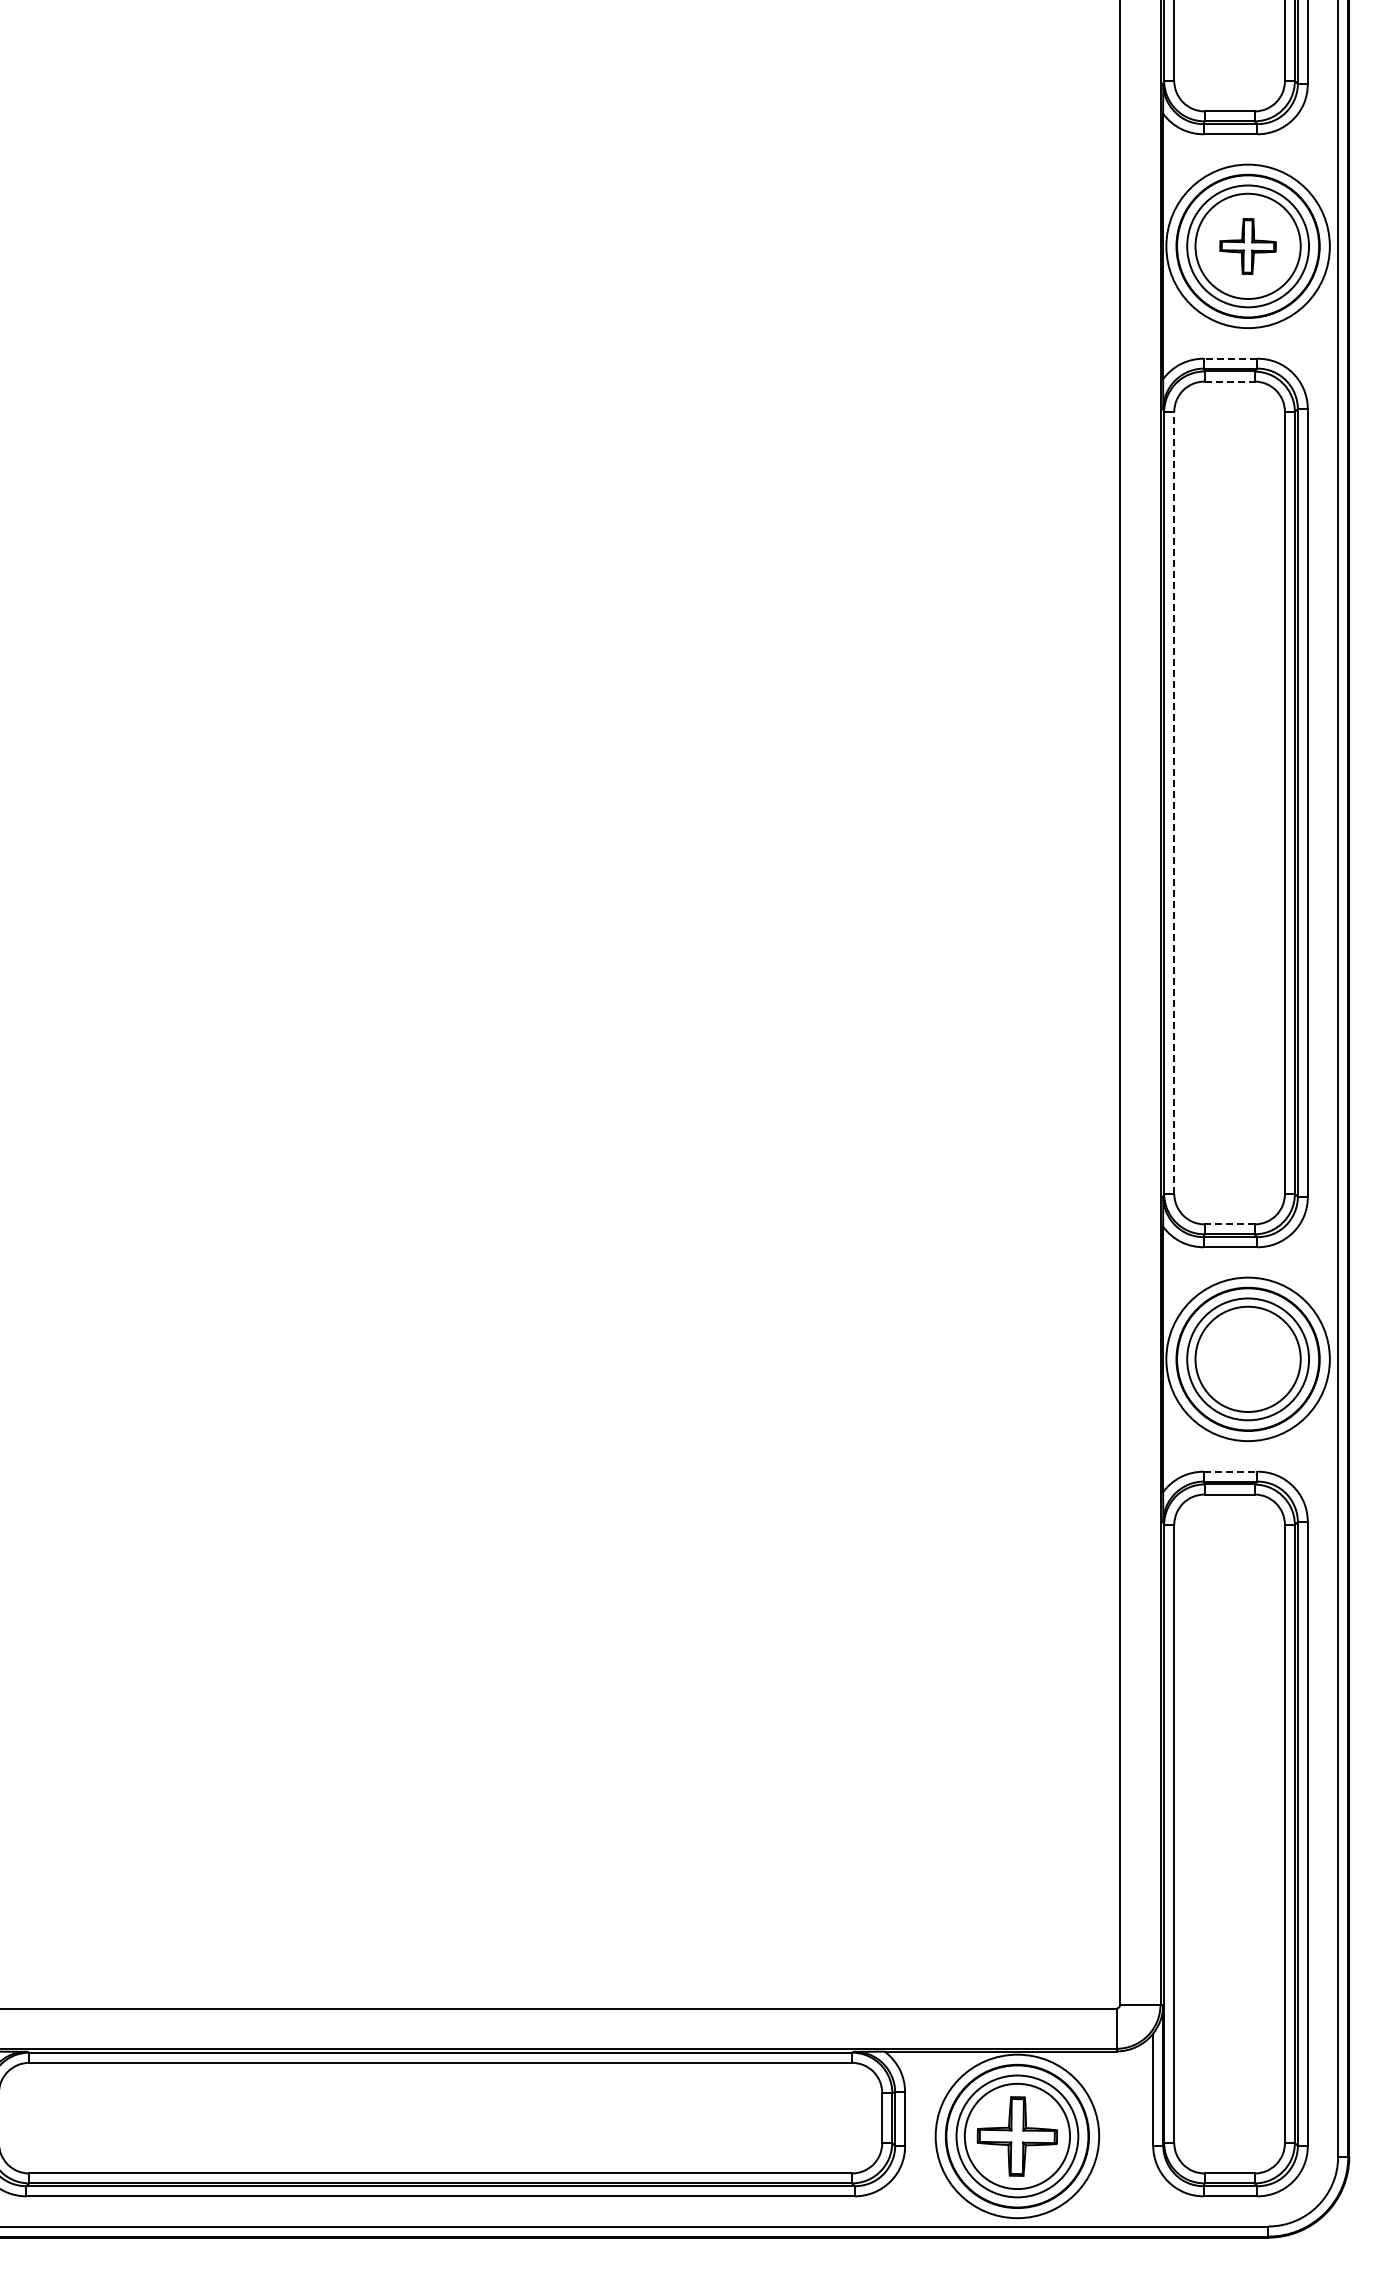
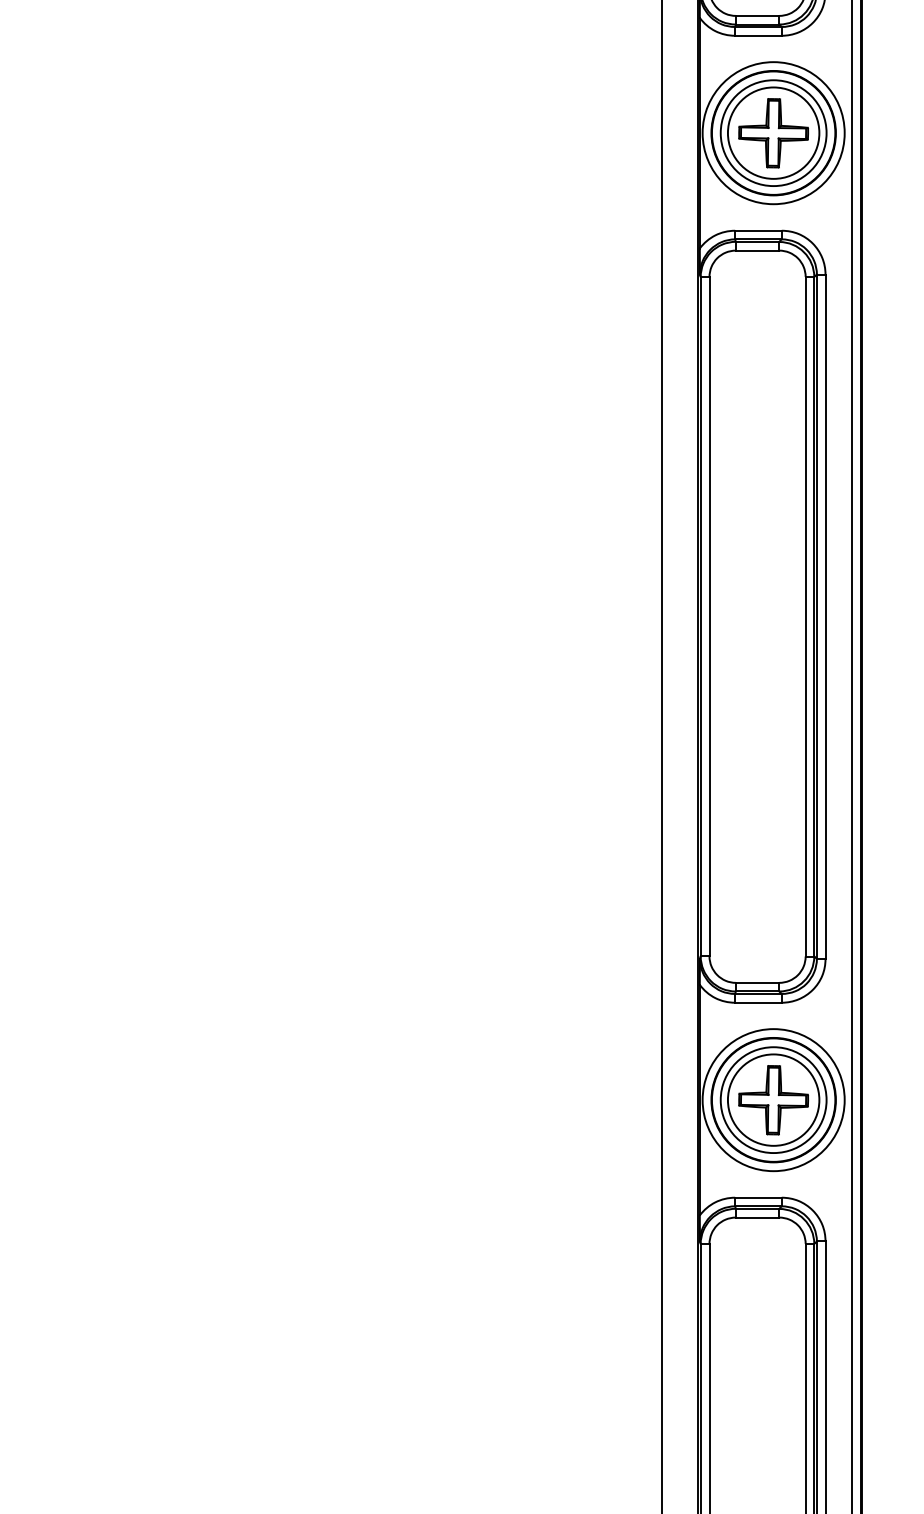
part: (1247, 246) -> (773, 133), size x1.43
line: (1230, 358) -> (758, 230), dashed -> solid
line: (1229, 381) -> (757, 250), dashed -> solid
line: (1174, 802) -> (709, 616), dashed -> solid
line: (1229, 1224) -> (757, 982), dashed -> solid
part: (1247, 1359) -> (773, 1100), added
line: (1230, 1471) -> (758, 1197), dashed -> solid

